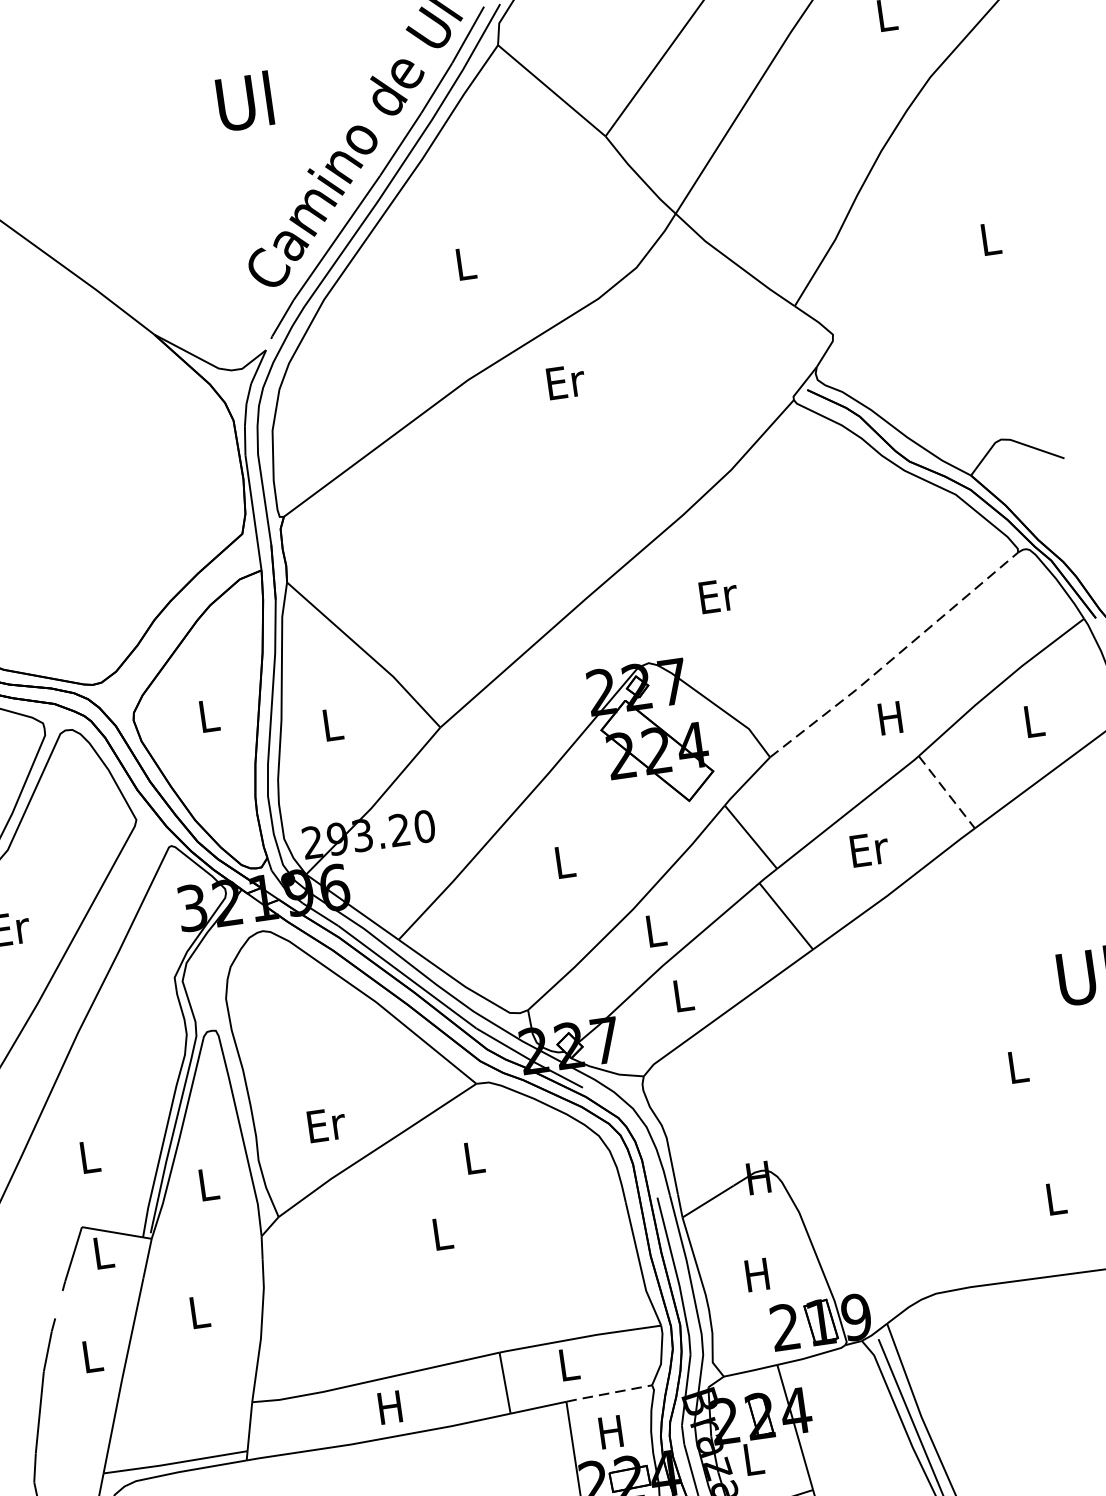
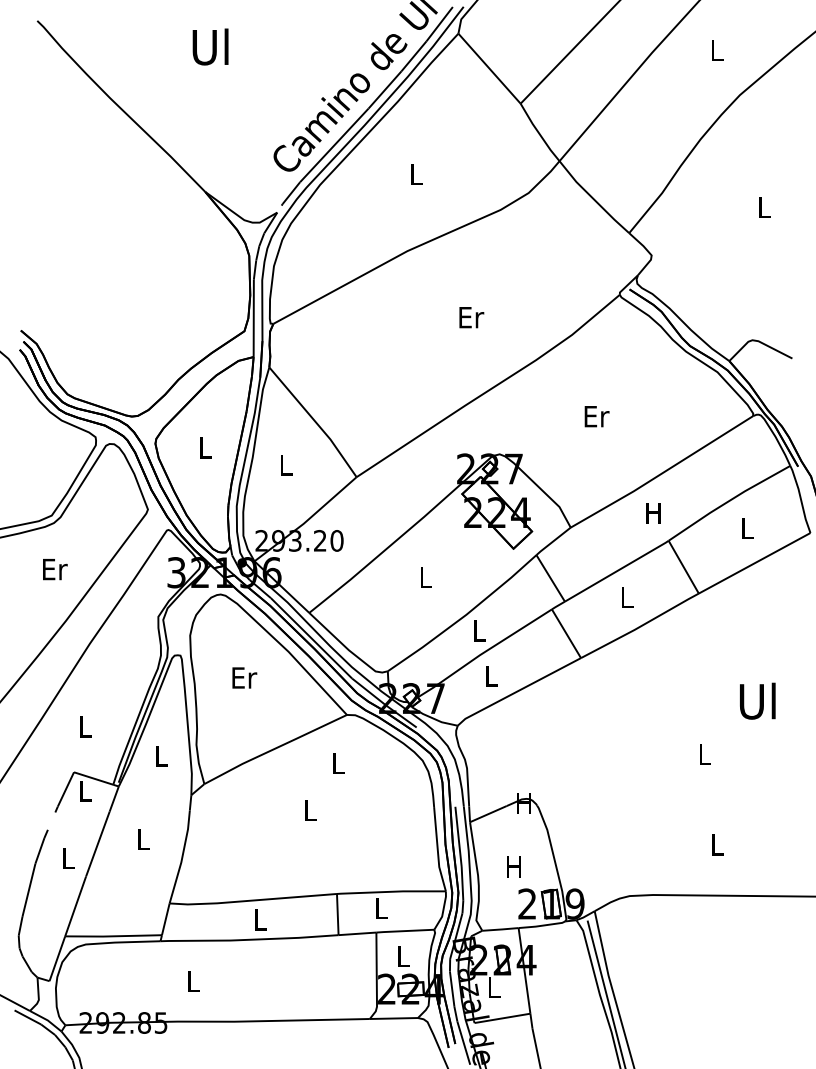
text: (244, 100) -> (210, 46), moved
text: (565, 381) -> (471, 317), moved
text: (717, 595) -> (596, 416), moved
line: (895, 657) -> (662, 473), dashed -> solid
line: (946, 792) -> (683, 567), dashed -> solid
text: (869, 849) -> (627, 597), Er -> L
text: (326, 1124) -> (244, 677), moved
line: (608, 1394) -> (404, 931), dashed -> solid
text: (389, 1407) -> (259, 919), H -> L
text: (610, 1431) -> (402, 956), H -> L

